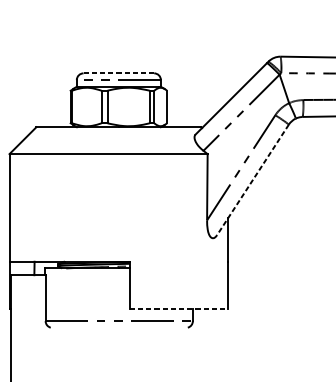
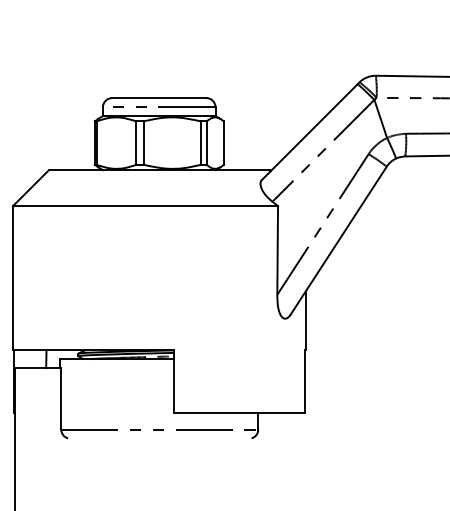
line: (119, 73) -> (159, 98), dashed -> solid
line: (252, 180) -> (338, 241), dashed -> solid
line: (178, 309) -> (239, 413), dashed -> solid

